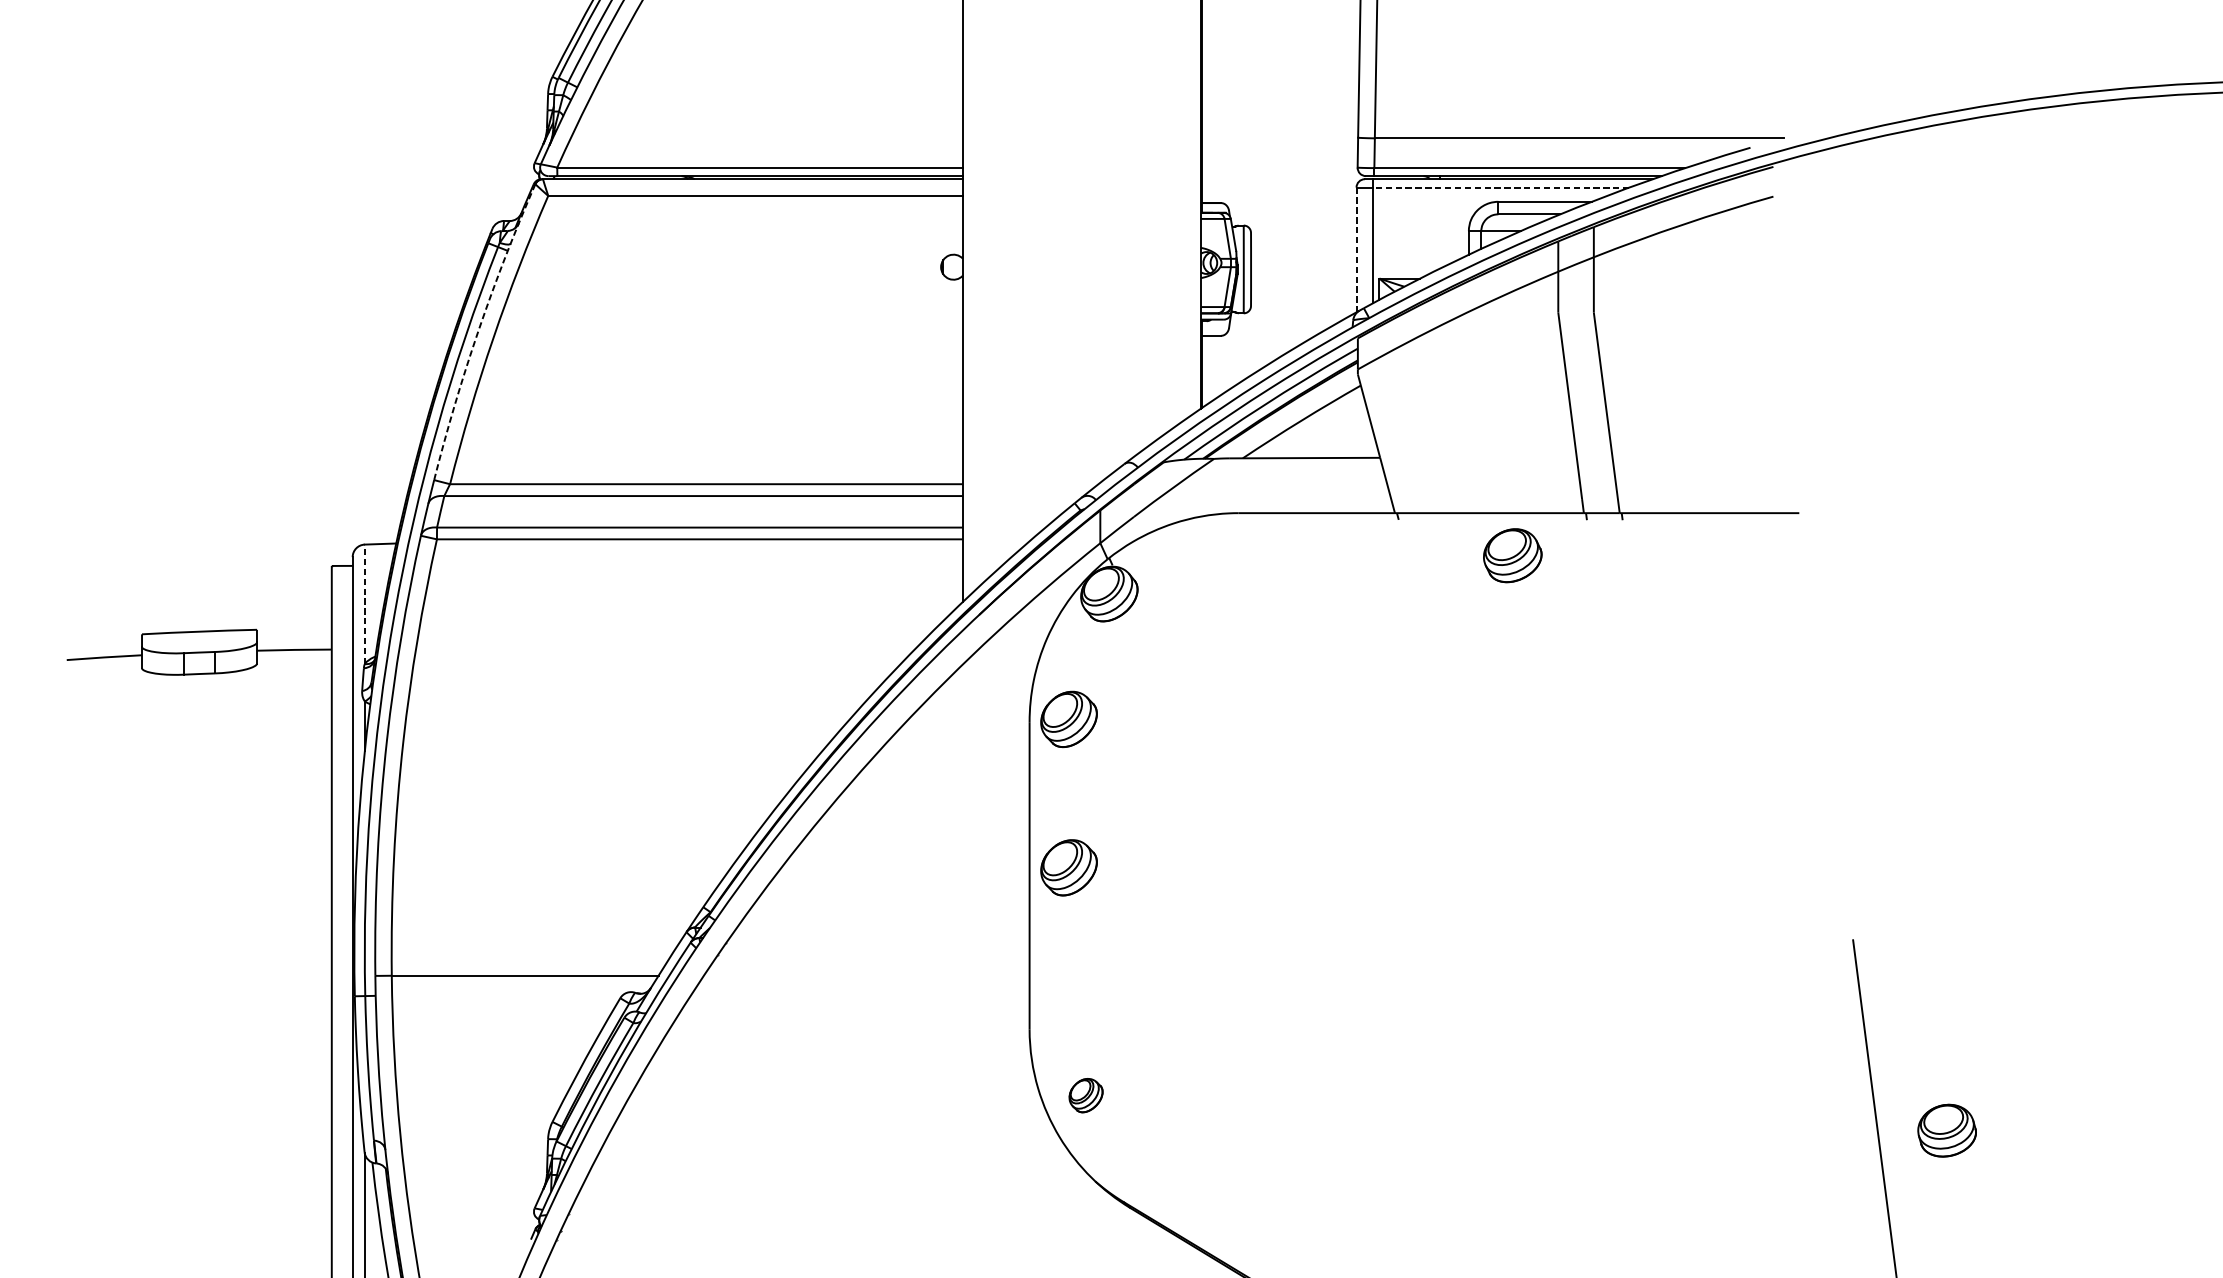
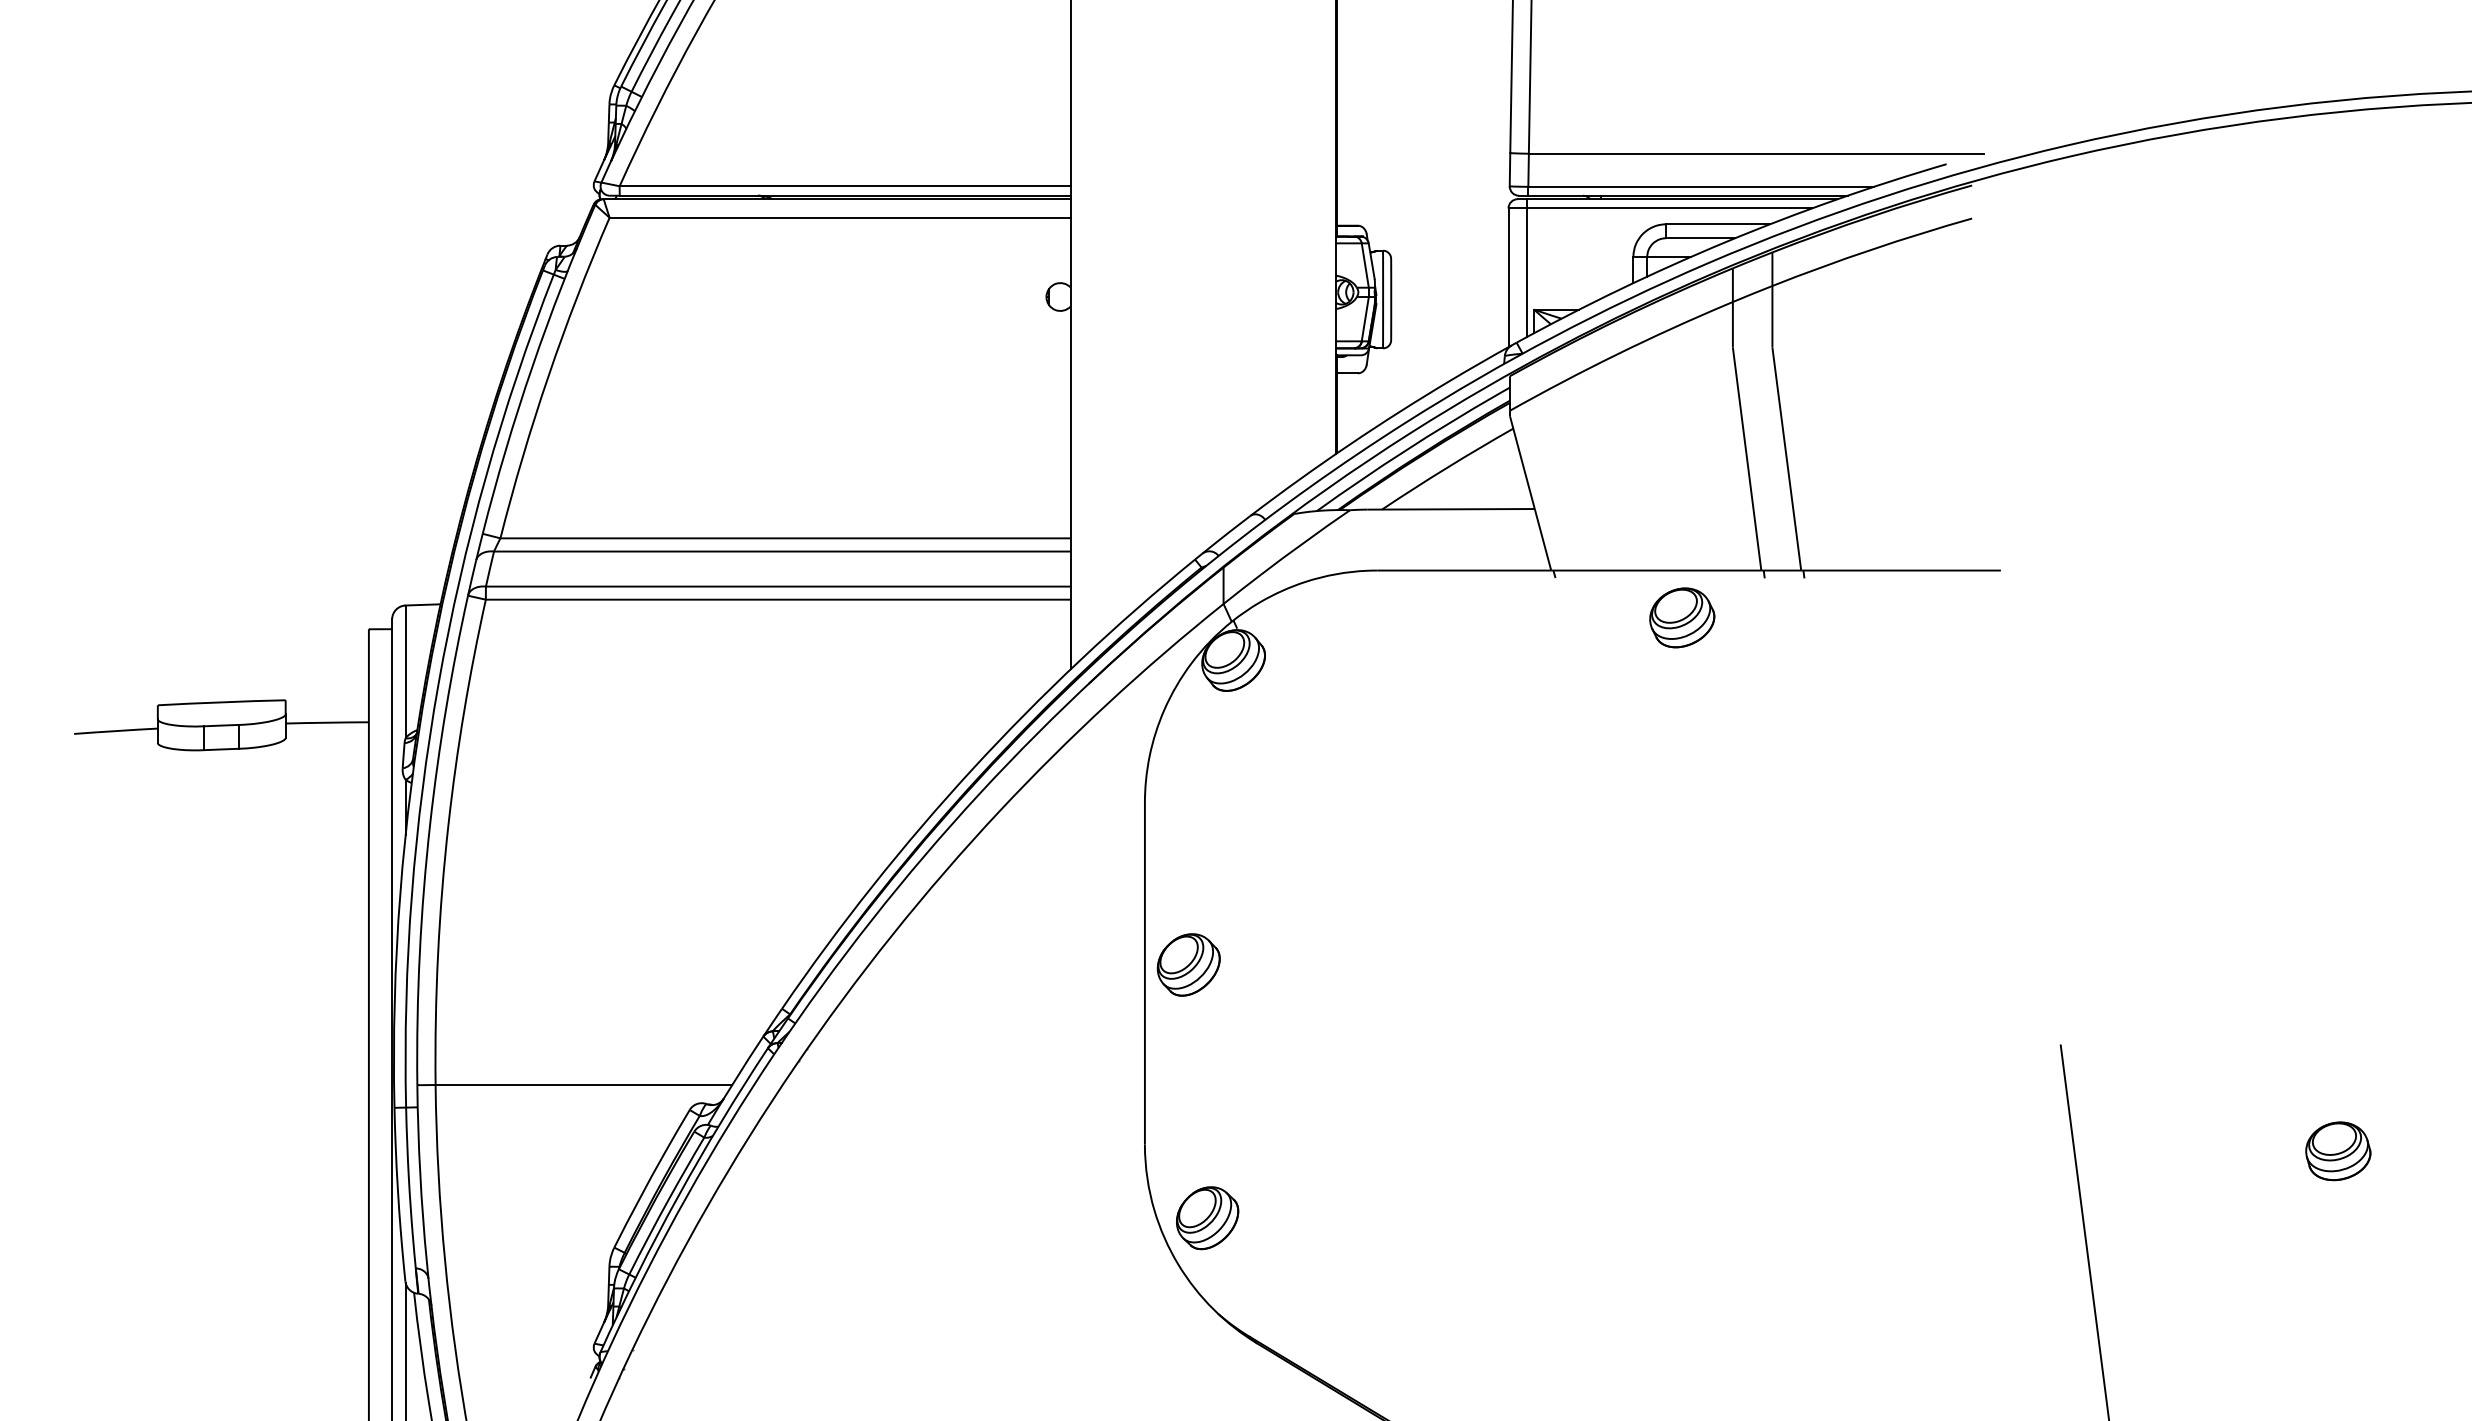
line: (1501, 187) -> (1669, 208), dashed -> solid
line: (1356, 250) -> (1508, 278), dashed -> solid
arc: (478, 329) -> (532, 366), dashed -> solid
line: (364, 603) -> (405, 671), dashed -> solid
part: (1068, 719) -> (1188, 799), removed
part: (1085, 1095) -> (1207, 1218), size x1.67
part: (1947, 1130) -> (2338, 1151), moved

